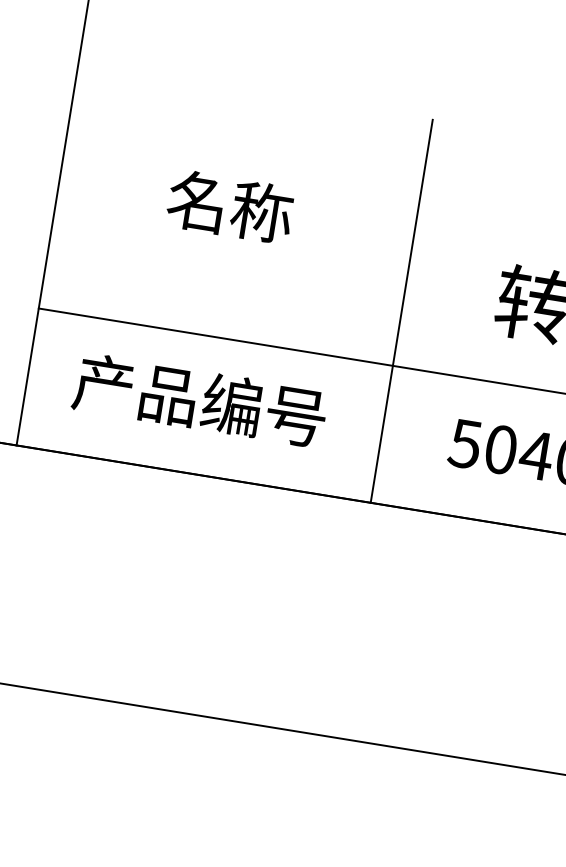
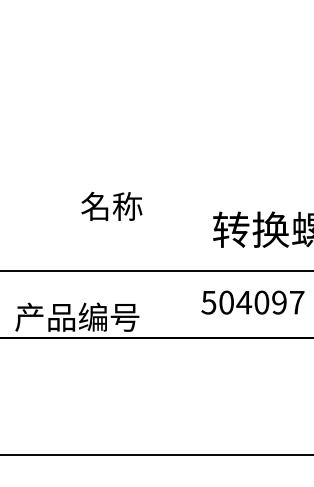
text: (230, 204) -> (111, 205), moved
line: (401, 311) -> (167, 243), removed
text: (200, 398) -> (77, 316), moved

